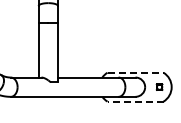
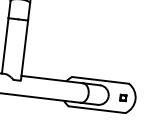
line: (135, 72) -> (100, 80), dashed -> solid
line: (135, 101) -> (97, 109), dashed -> solid

